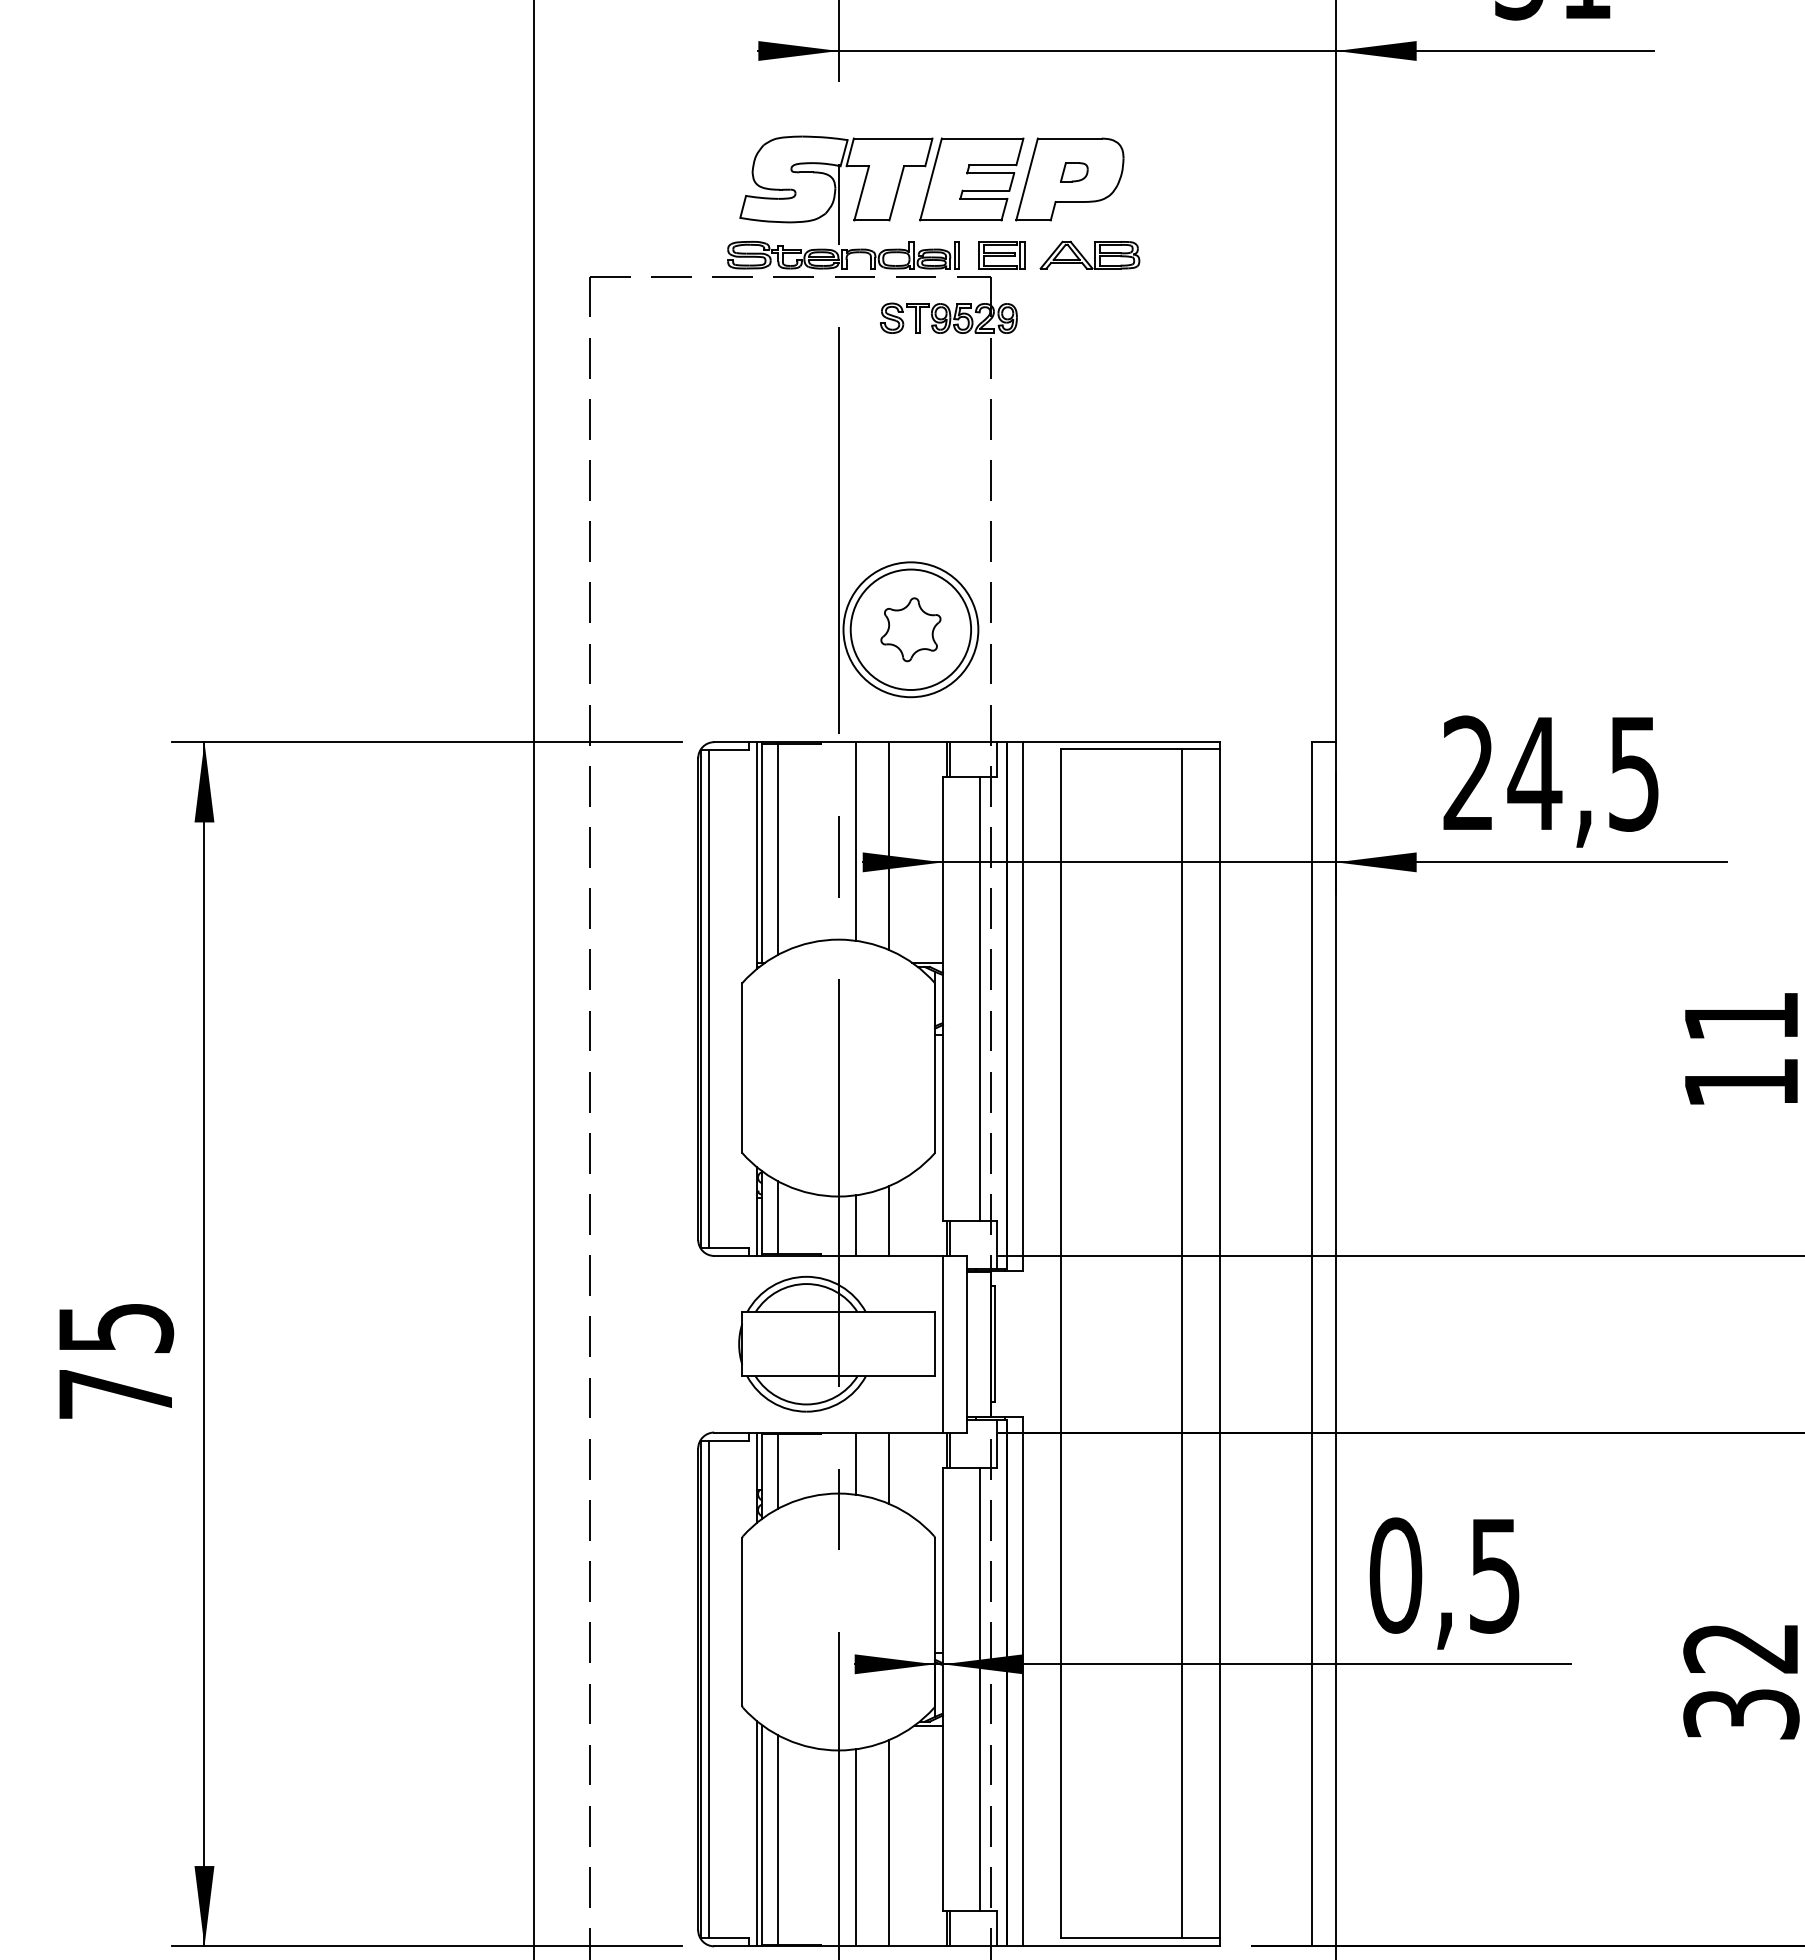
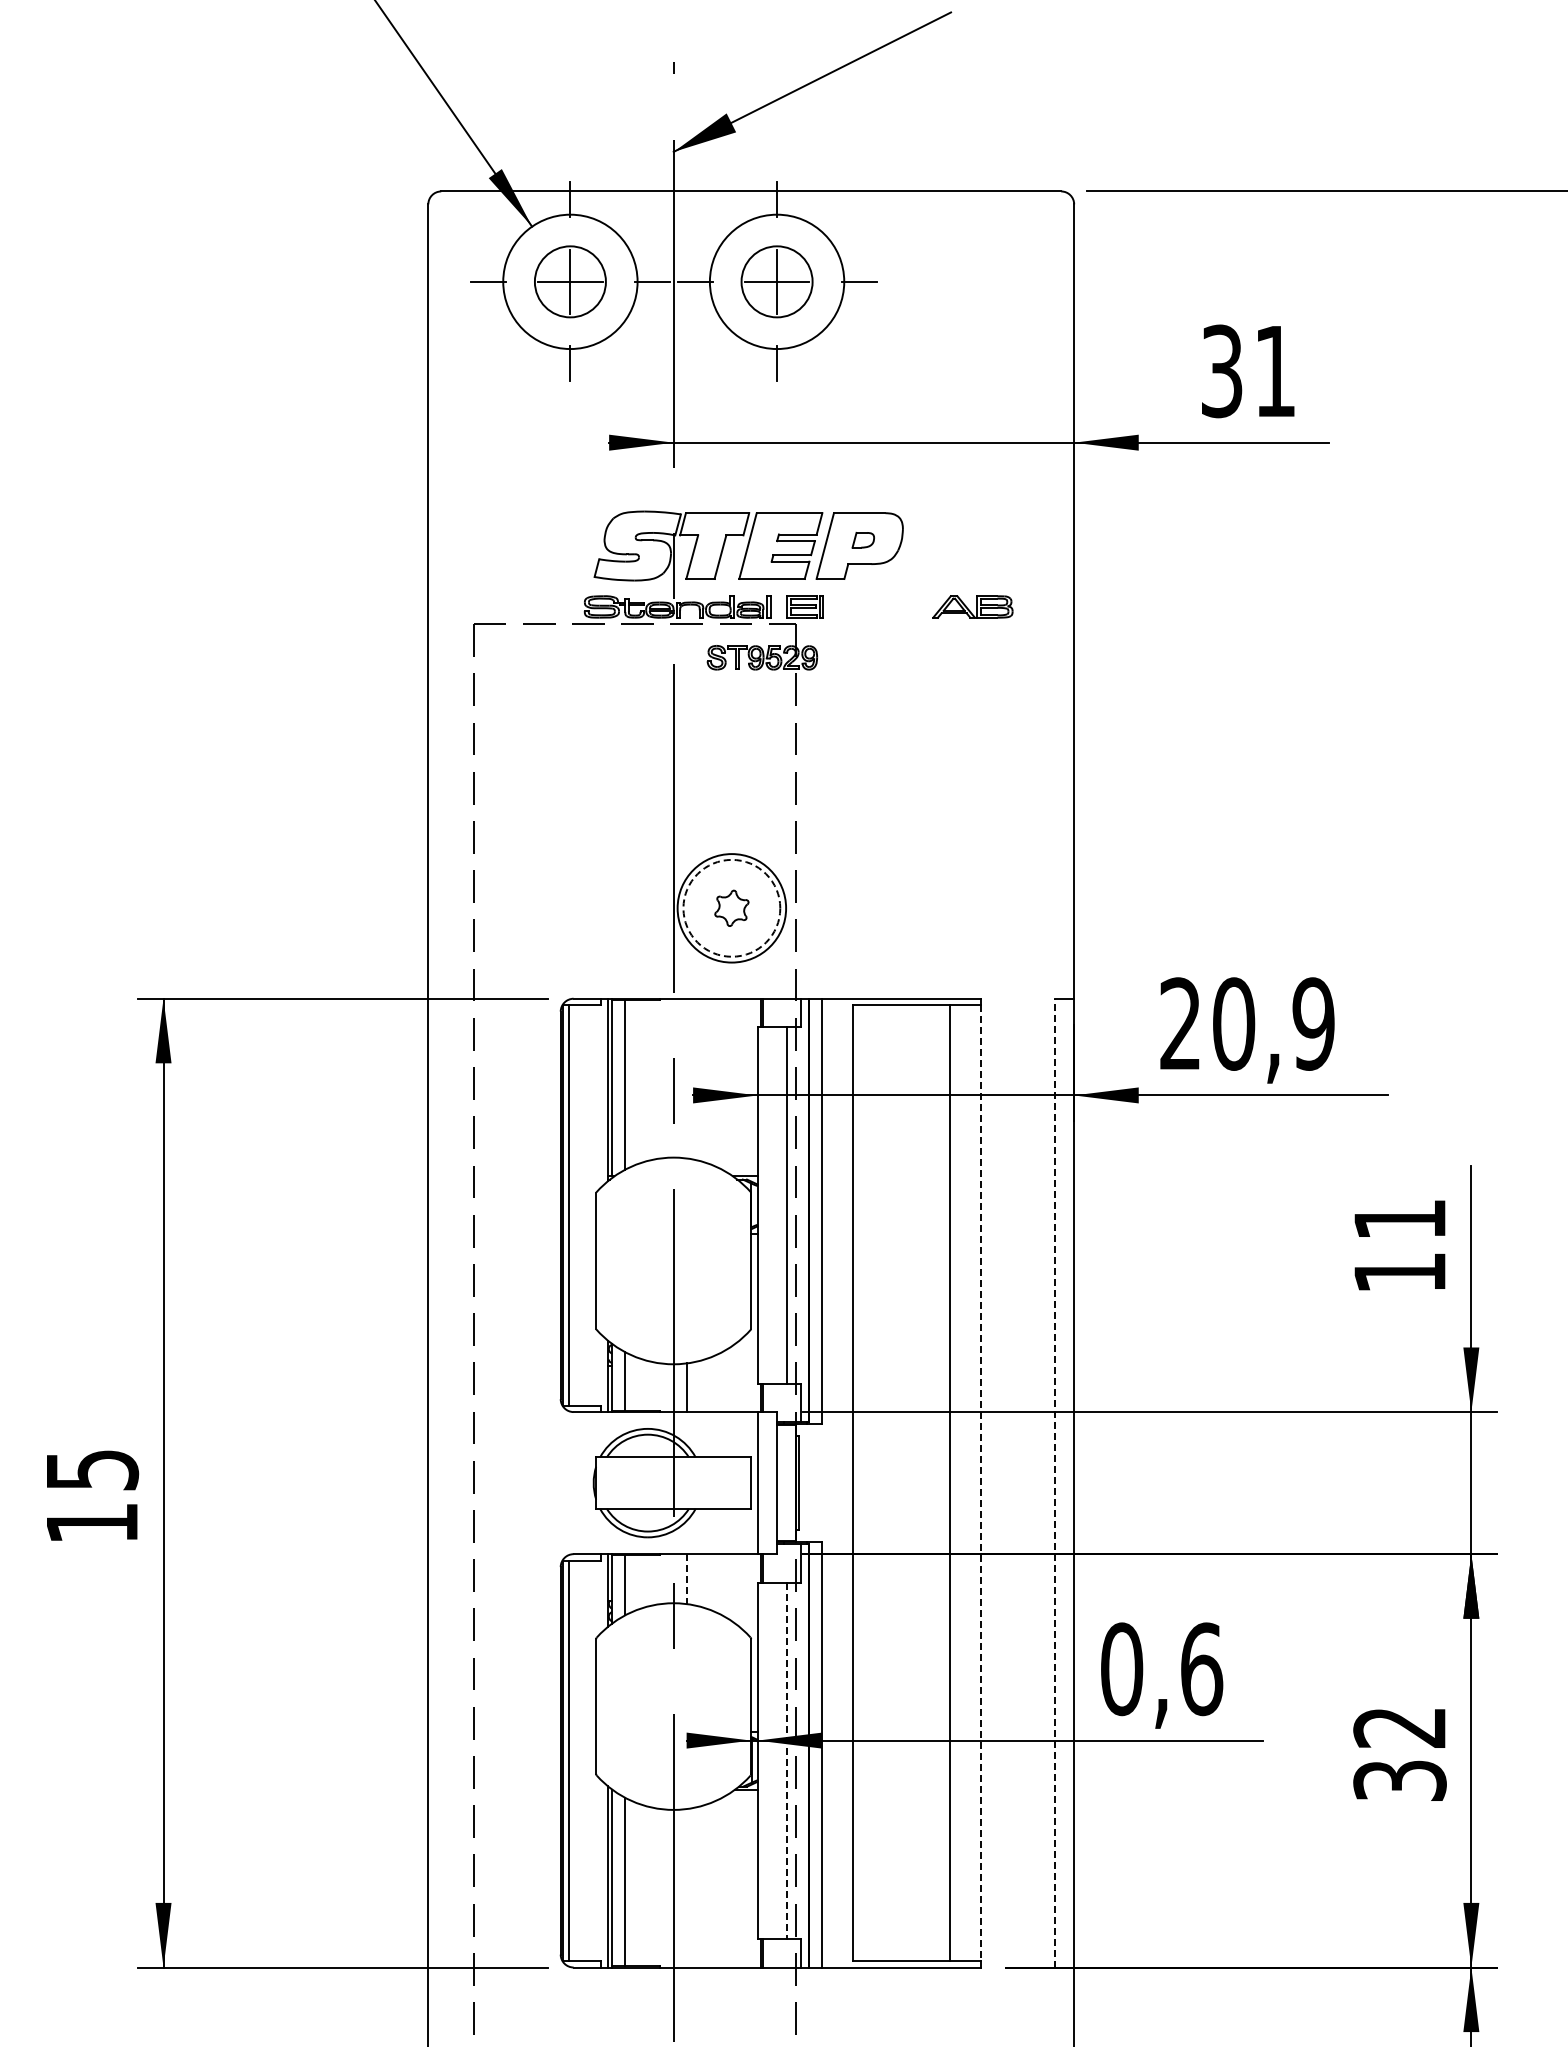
part: (1089, 254) -> (972, 606), moved
circle: (910, 628) -> (731, 907), solid -> dashed
part: (910, 629) -> (731, 908), size x0.7
text: (1582, 772) -> (1272, 1023), 24,5 -> 20,9
line: (855, 841) -> (687, 1078), removed
line: (889, 845) -> (714, 1081), removed
line: (889, 1221) -> (714, 1384), removed
line: (1311, 1343) -> (1054, 1482), solid -> dashed
line: (1219, 1344) -> (980, 1483), solid -> dashed
text: (116, 1393) -> (92, 1522), 75 -> 15
line: (855, 1464) -> (687, 1579), solid -> dashed
line: (889, 1467) -> (714, 1582), removed
text: (1495, 1575) -> (1202, 1669), 0,5 -> 0,6
line: (980, 1690) -> (787, 1761), solid -> dashed
line: (889, 1843) -> (714, 1884), removed
line: (855, 1848) -> (687, 1888), removed

